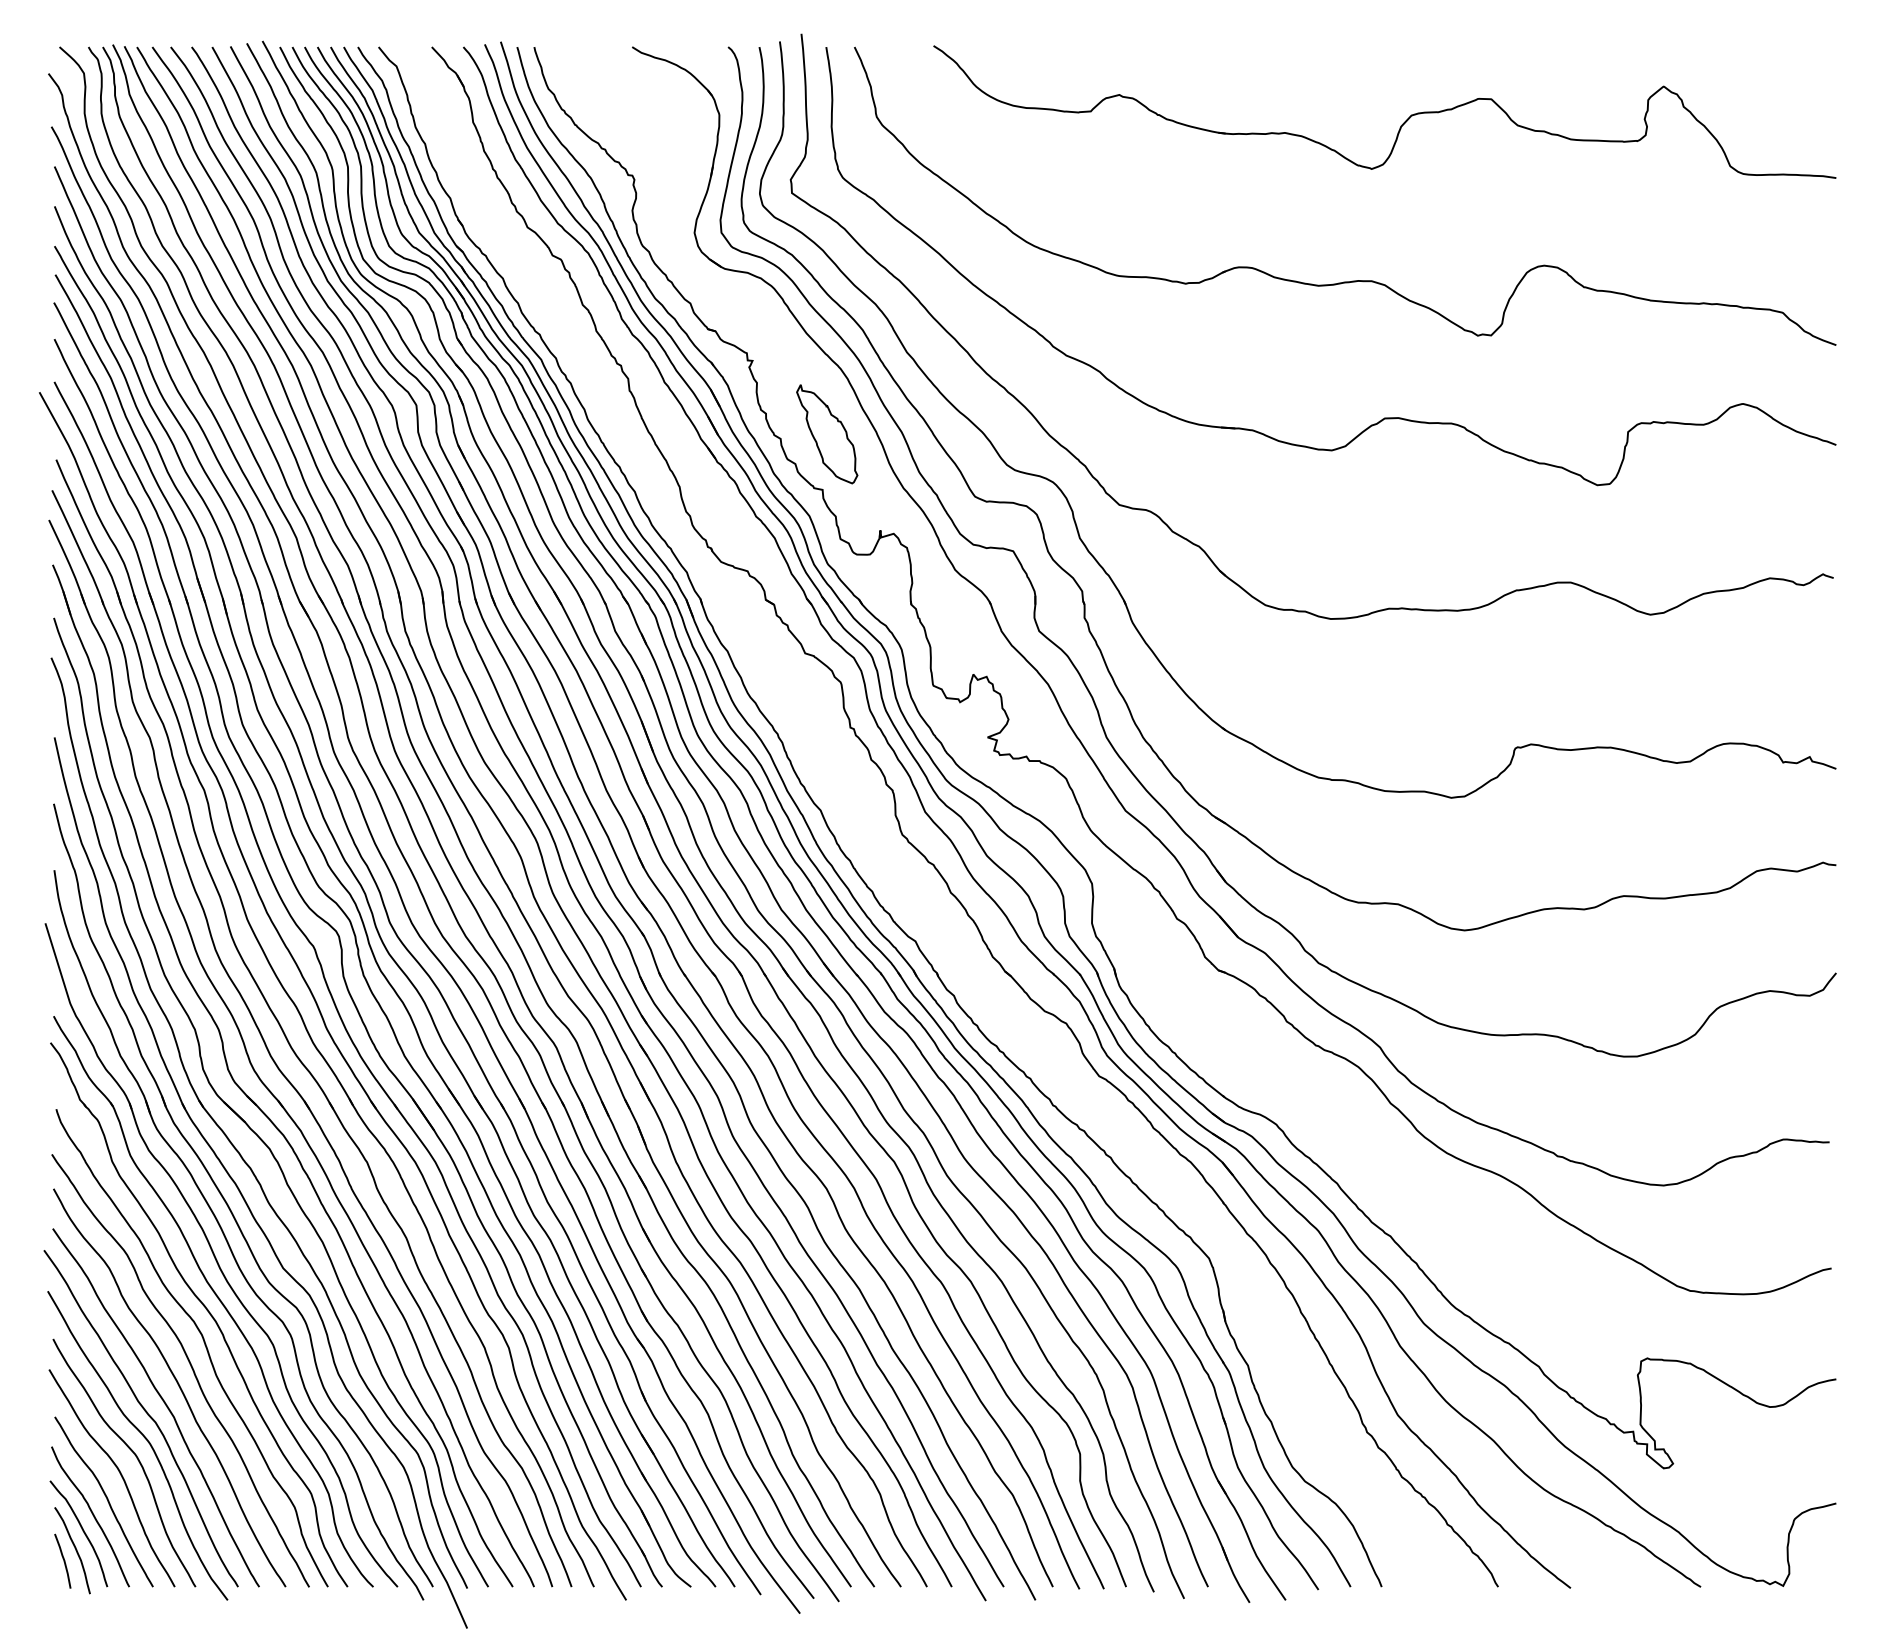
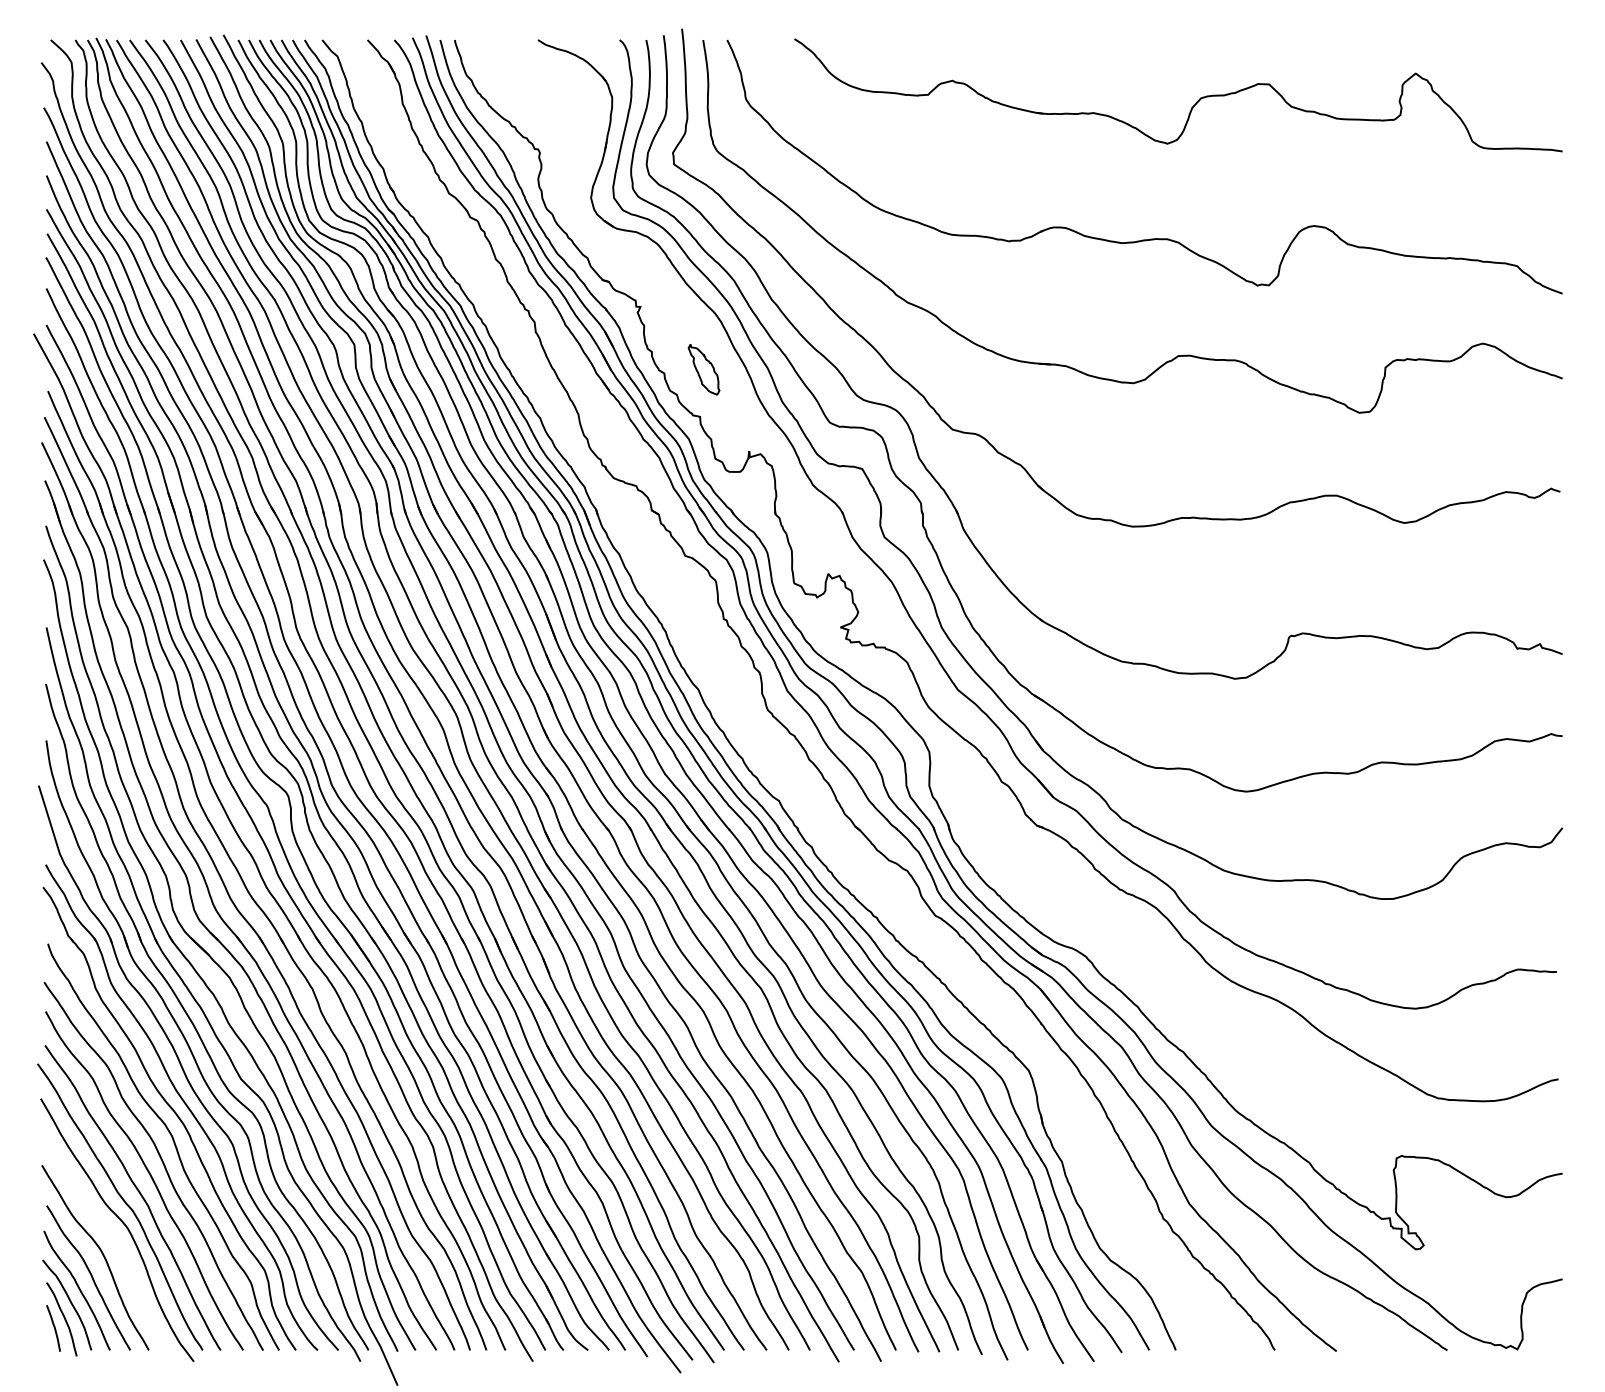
part: (827, 434) -> (704, 369), size x0.6
curve: (134, 1455) -> (114, 1238), removed

